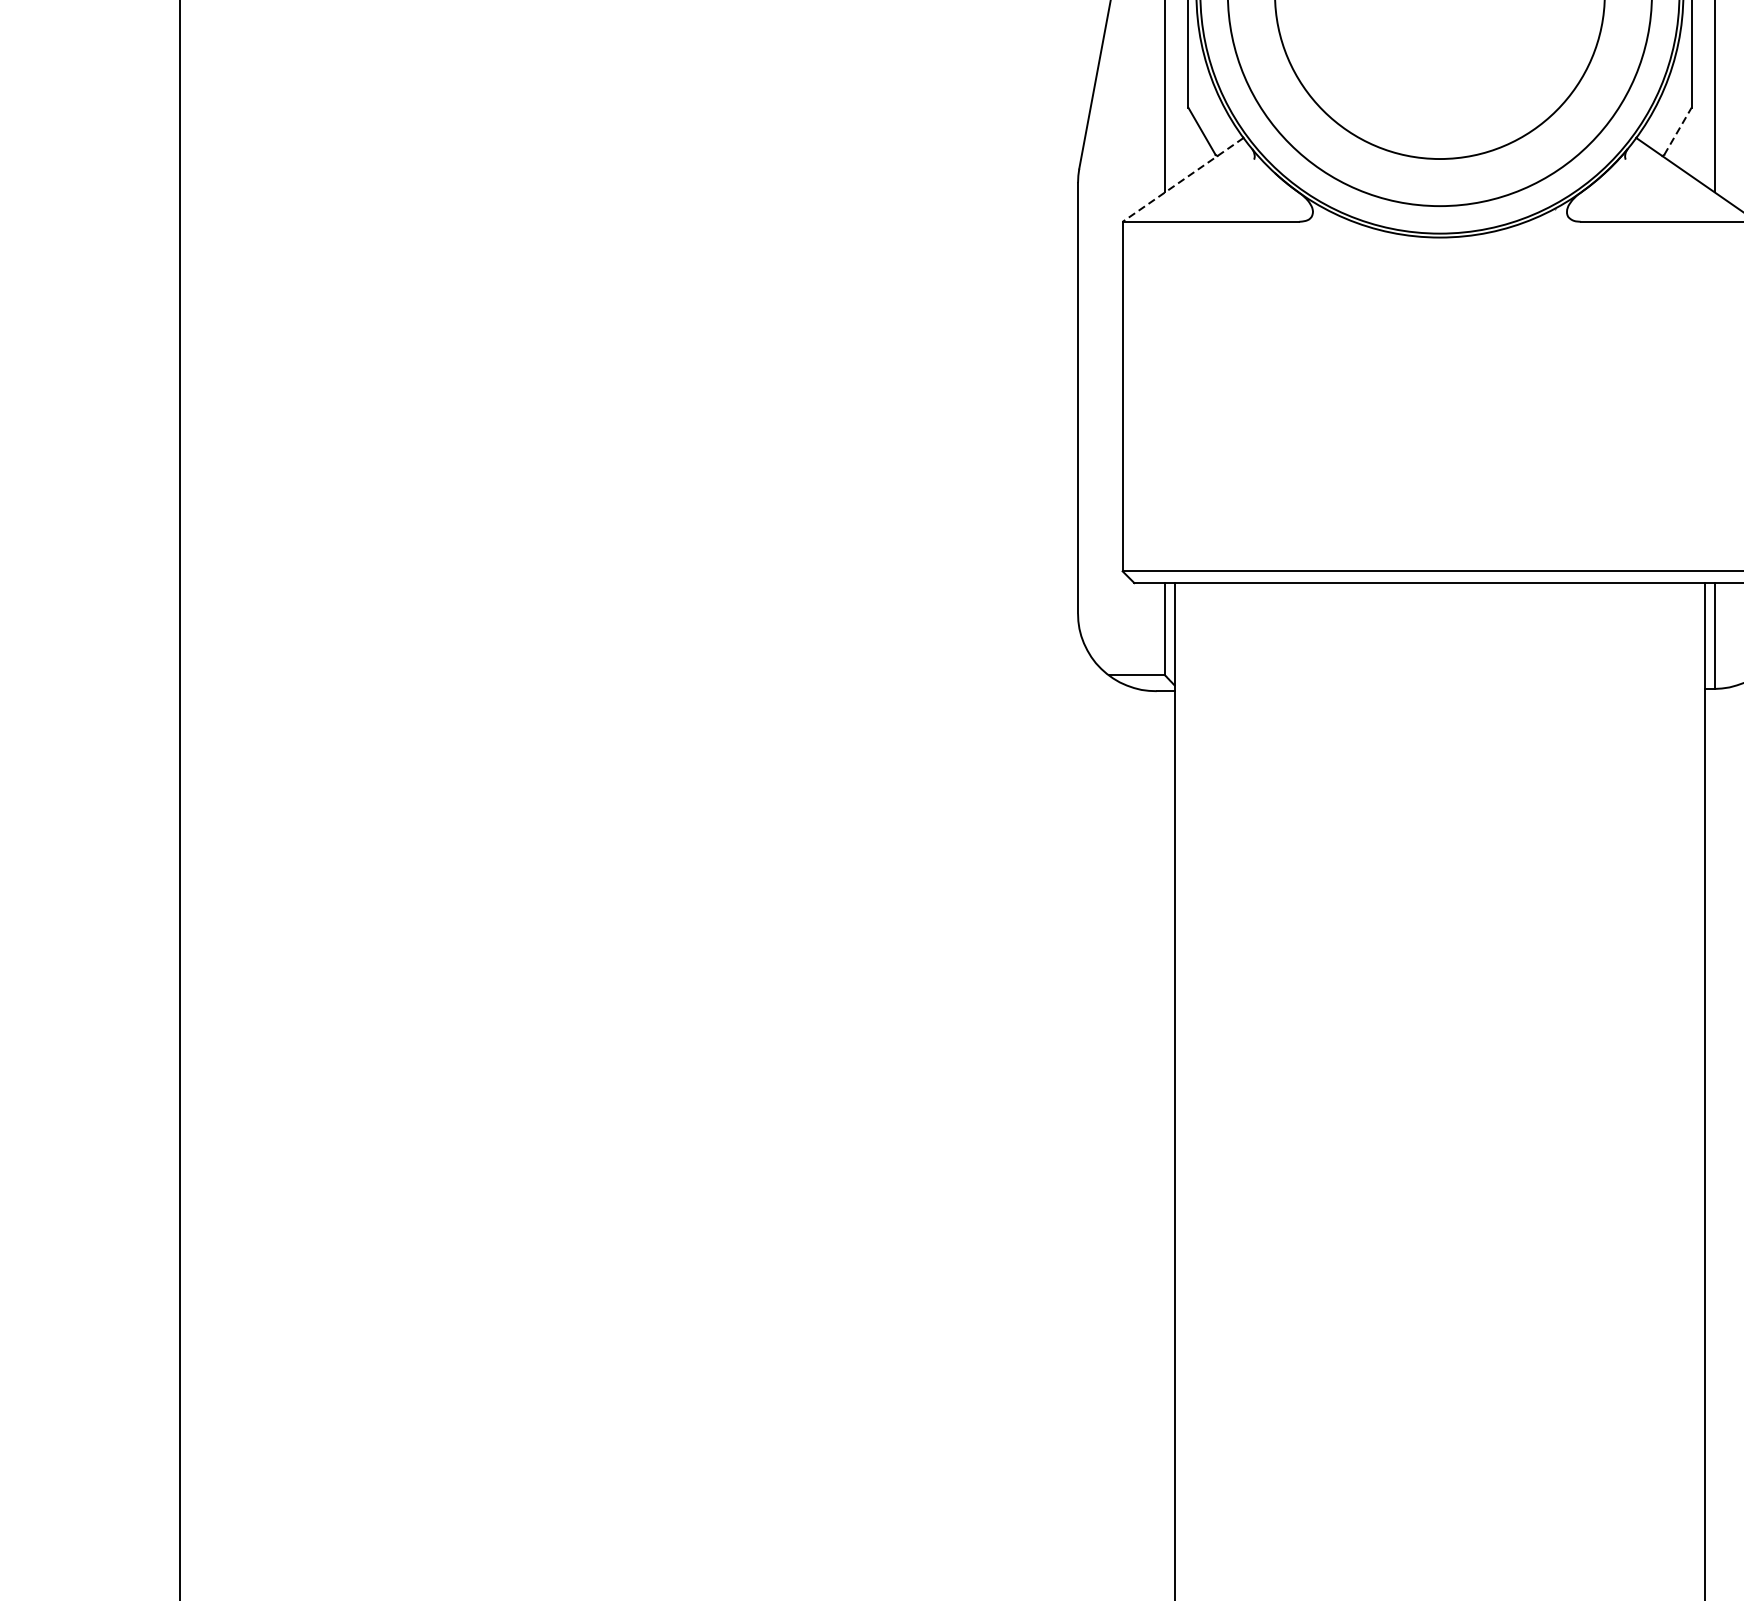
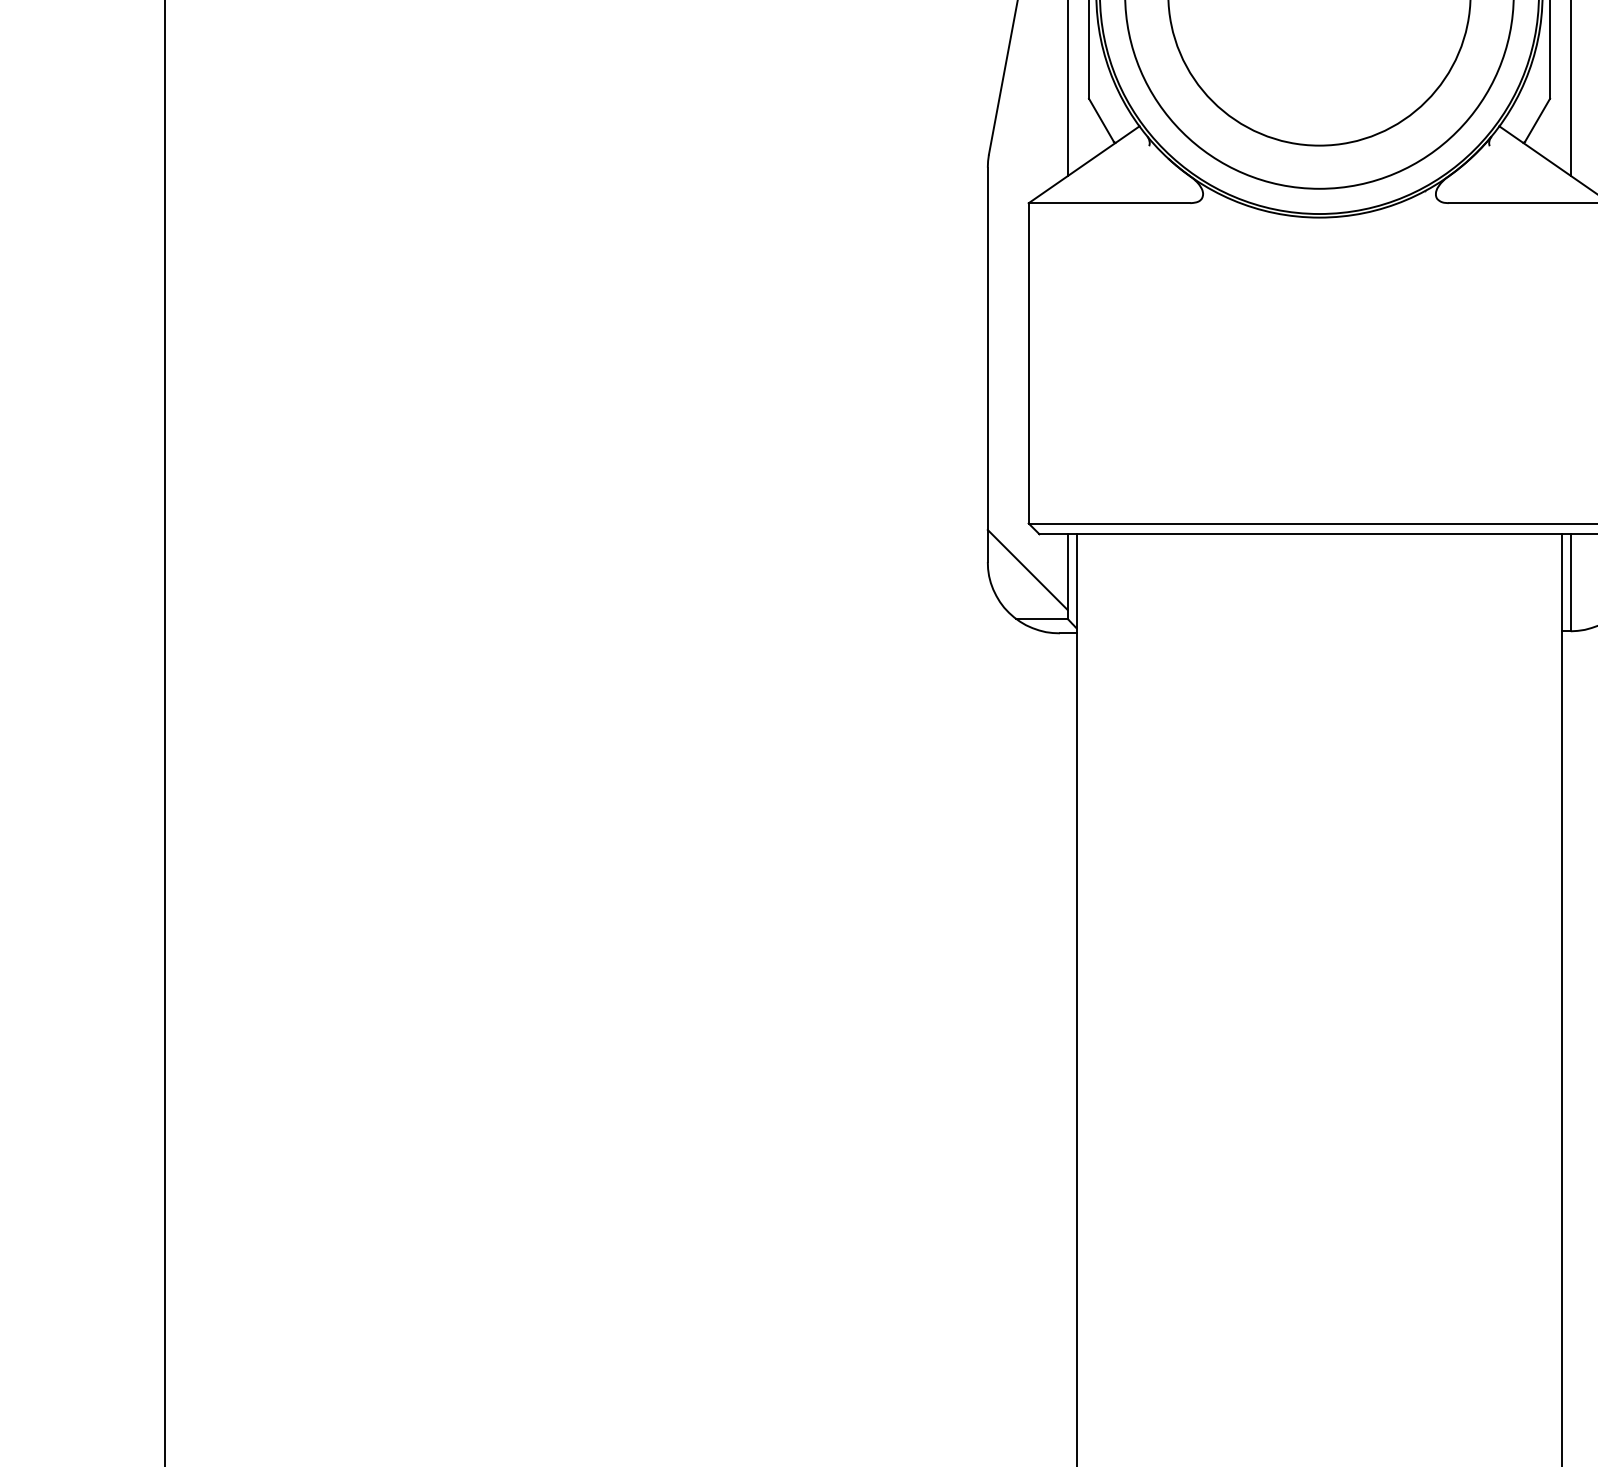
line: (1677, 131) -> (1537, 120), dashed -> solid
line: (1182, 180) -> (1083, 165), dashed -> solid
line: (1121, 621) -> (1027, 569), added

